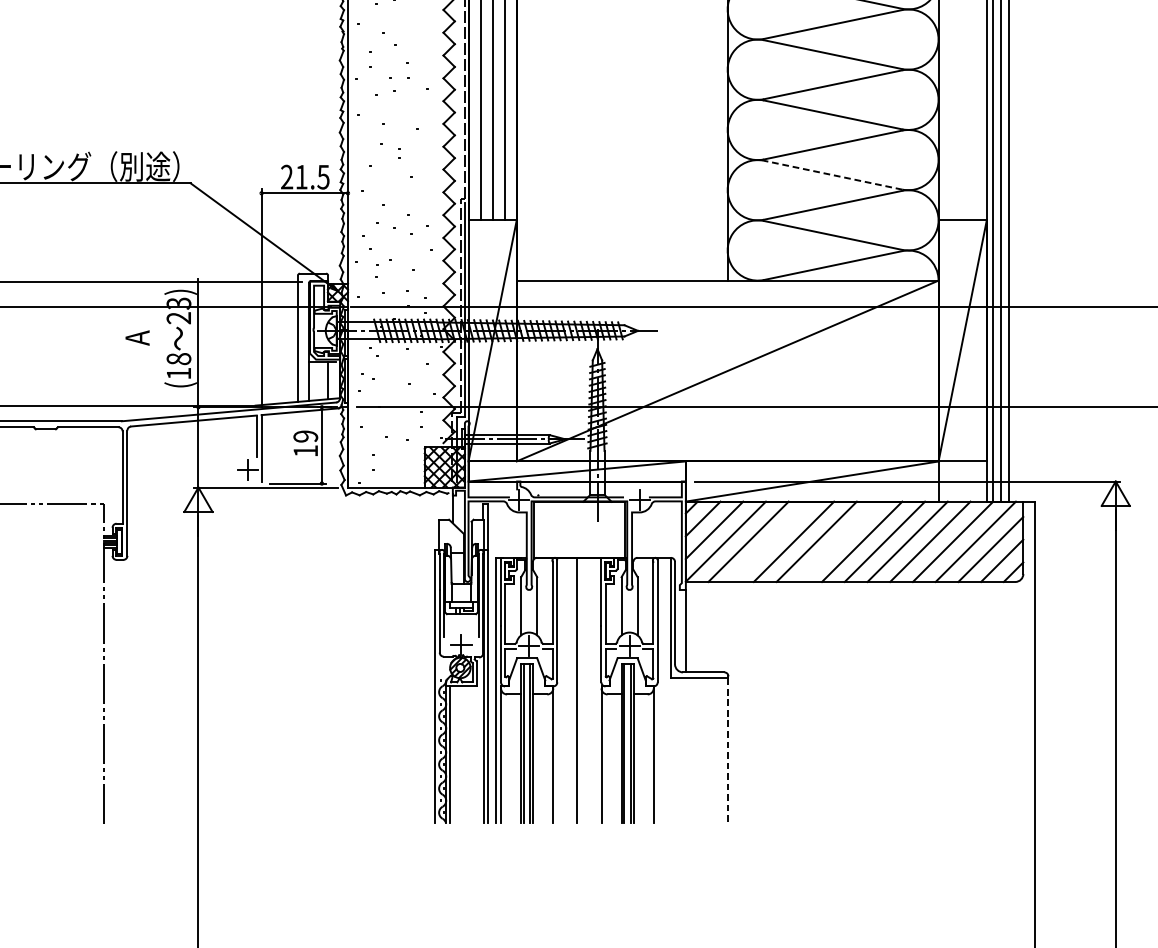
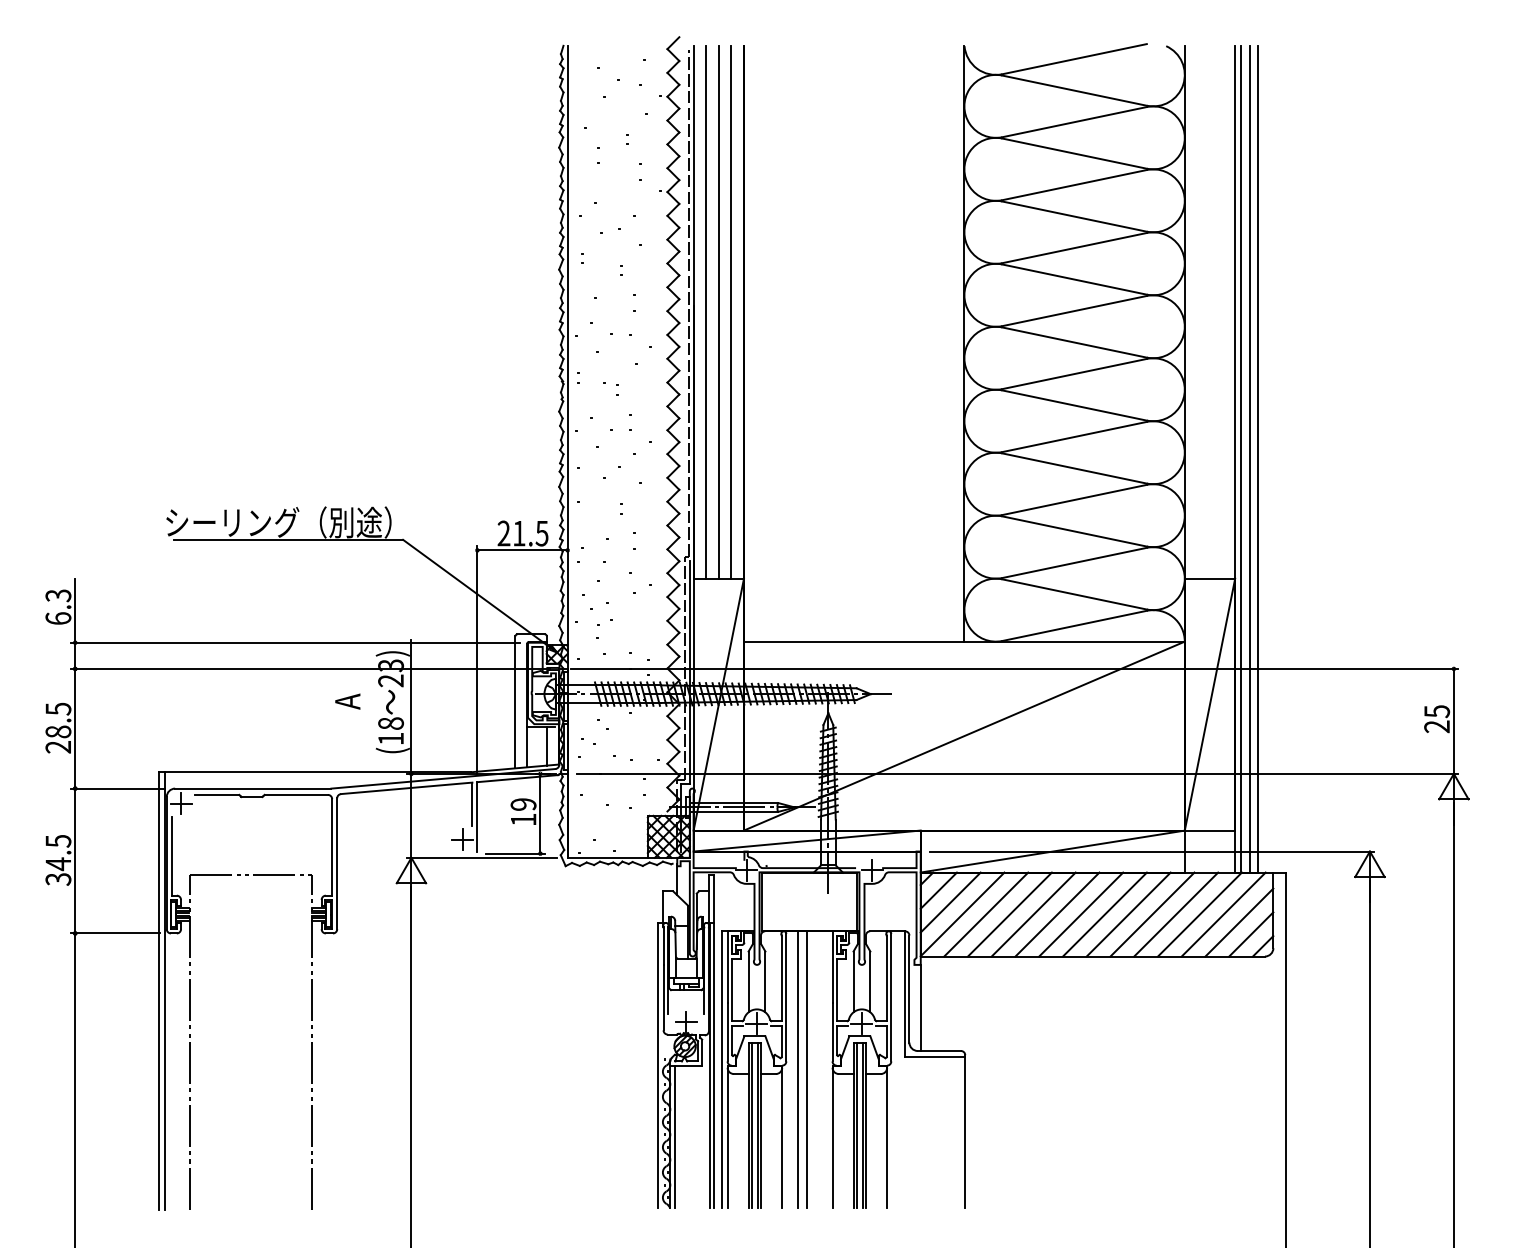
line: (833, 175) -> (1074, 531), dashed -> solid
line: (770, 541) -> (1009, 914), added
line: (839, 541) -> (1081, 914), added
line: (568, 690) -> (798, 1069), added
line: (728, 750) -> (965, 1132), dashed -> solid

